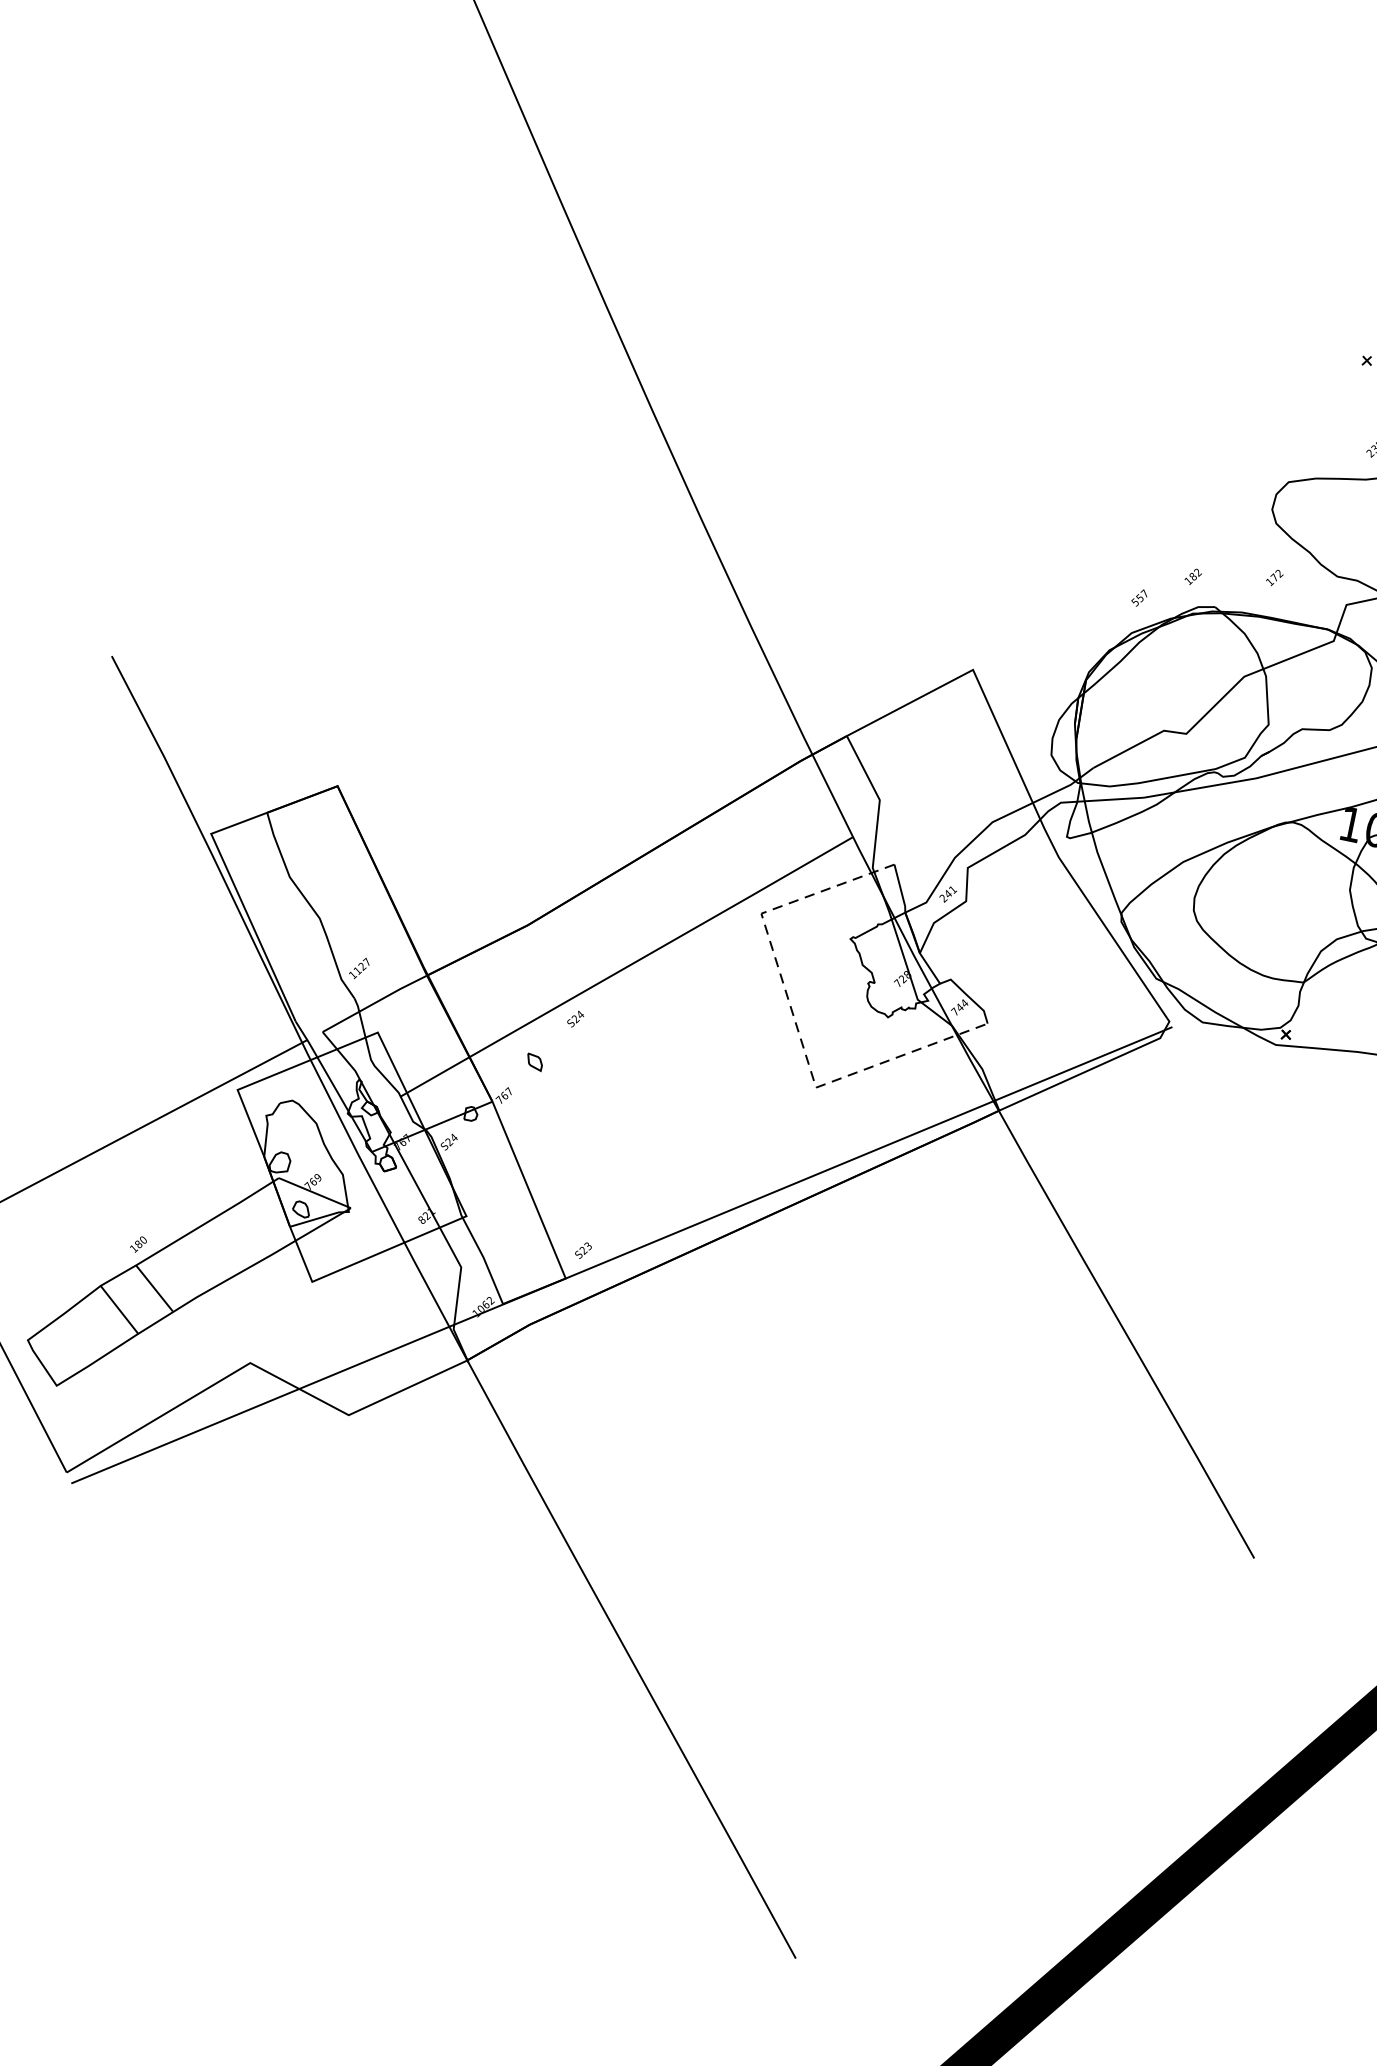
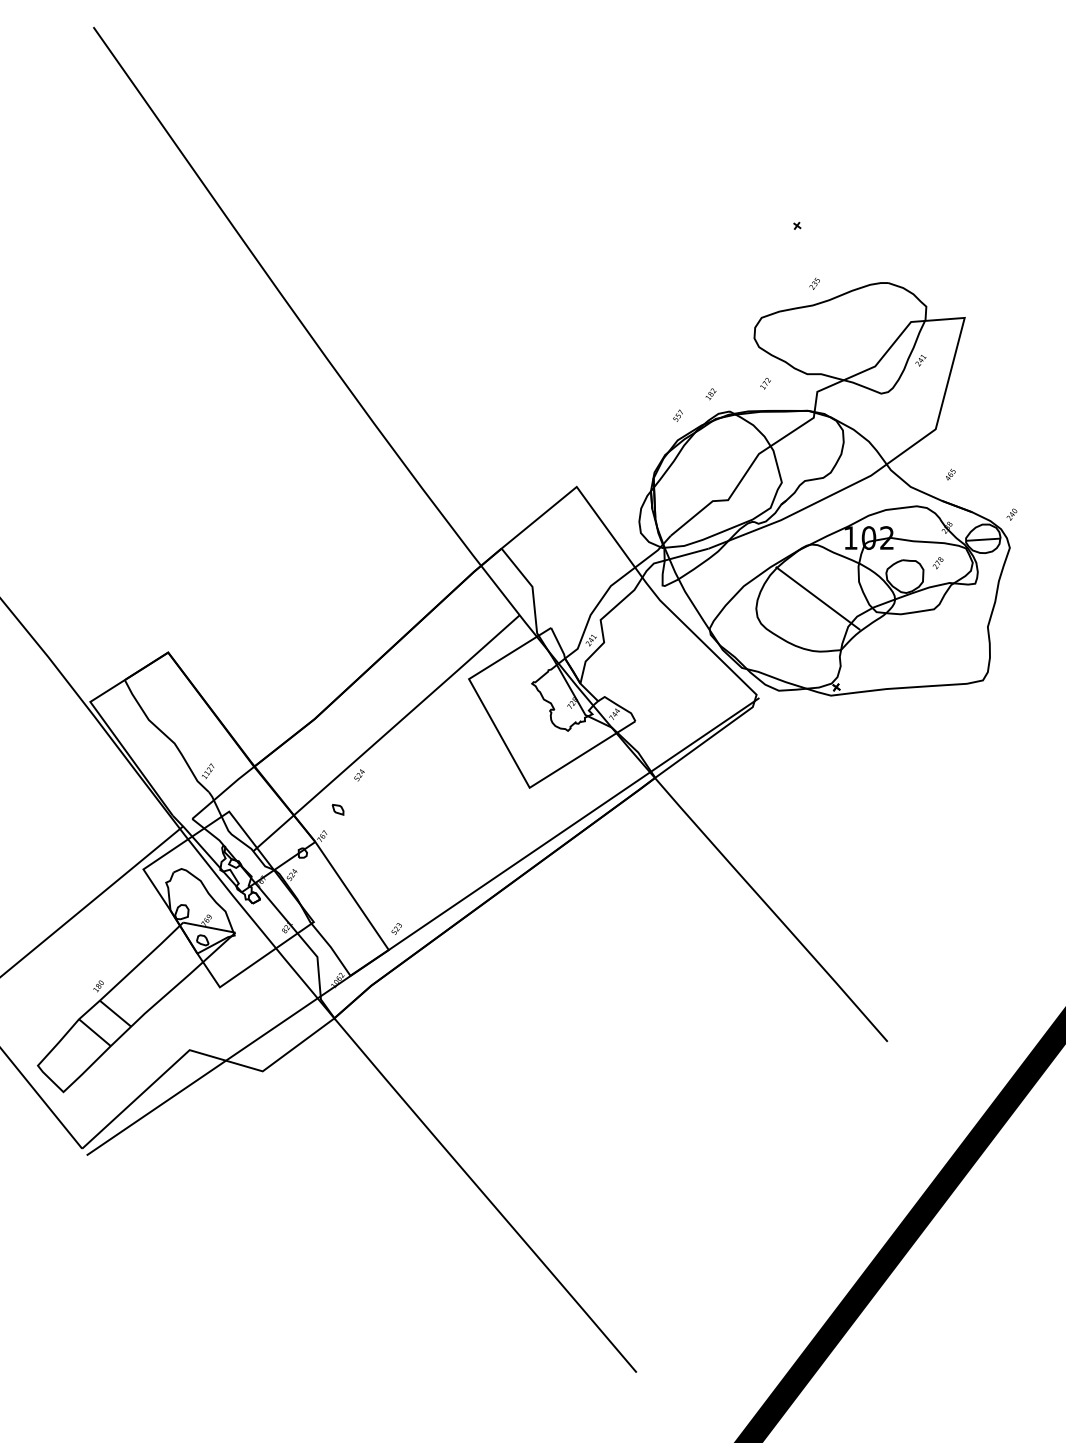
line: (1285, 901) -> (817, 598), added
line: (795, 1021) -> (506, 746), dashed -> solid

